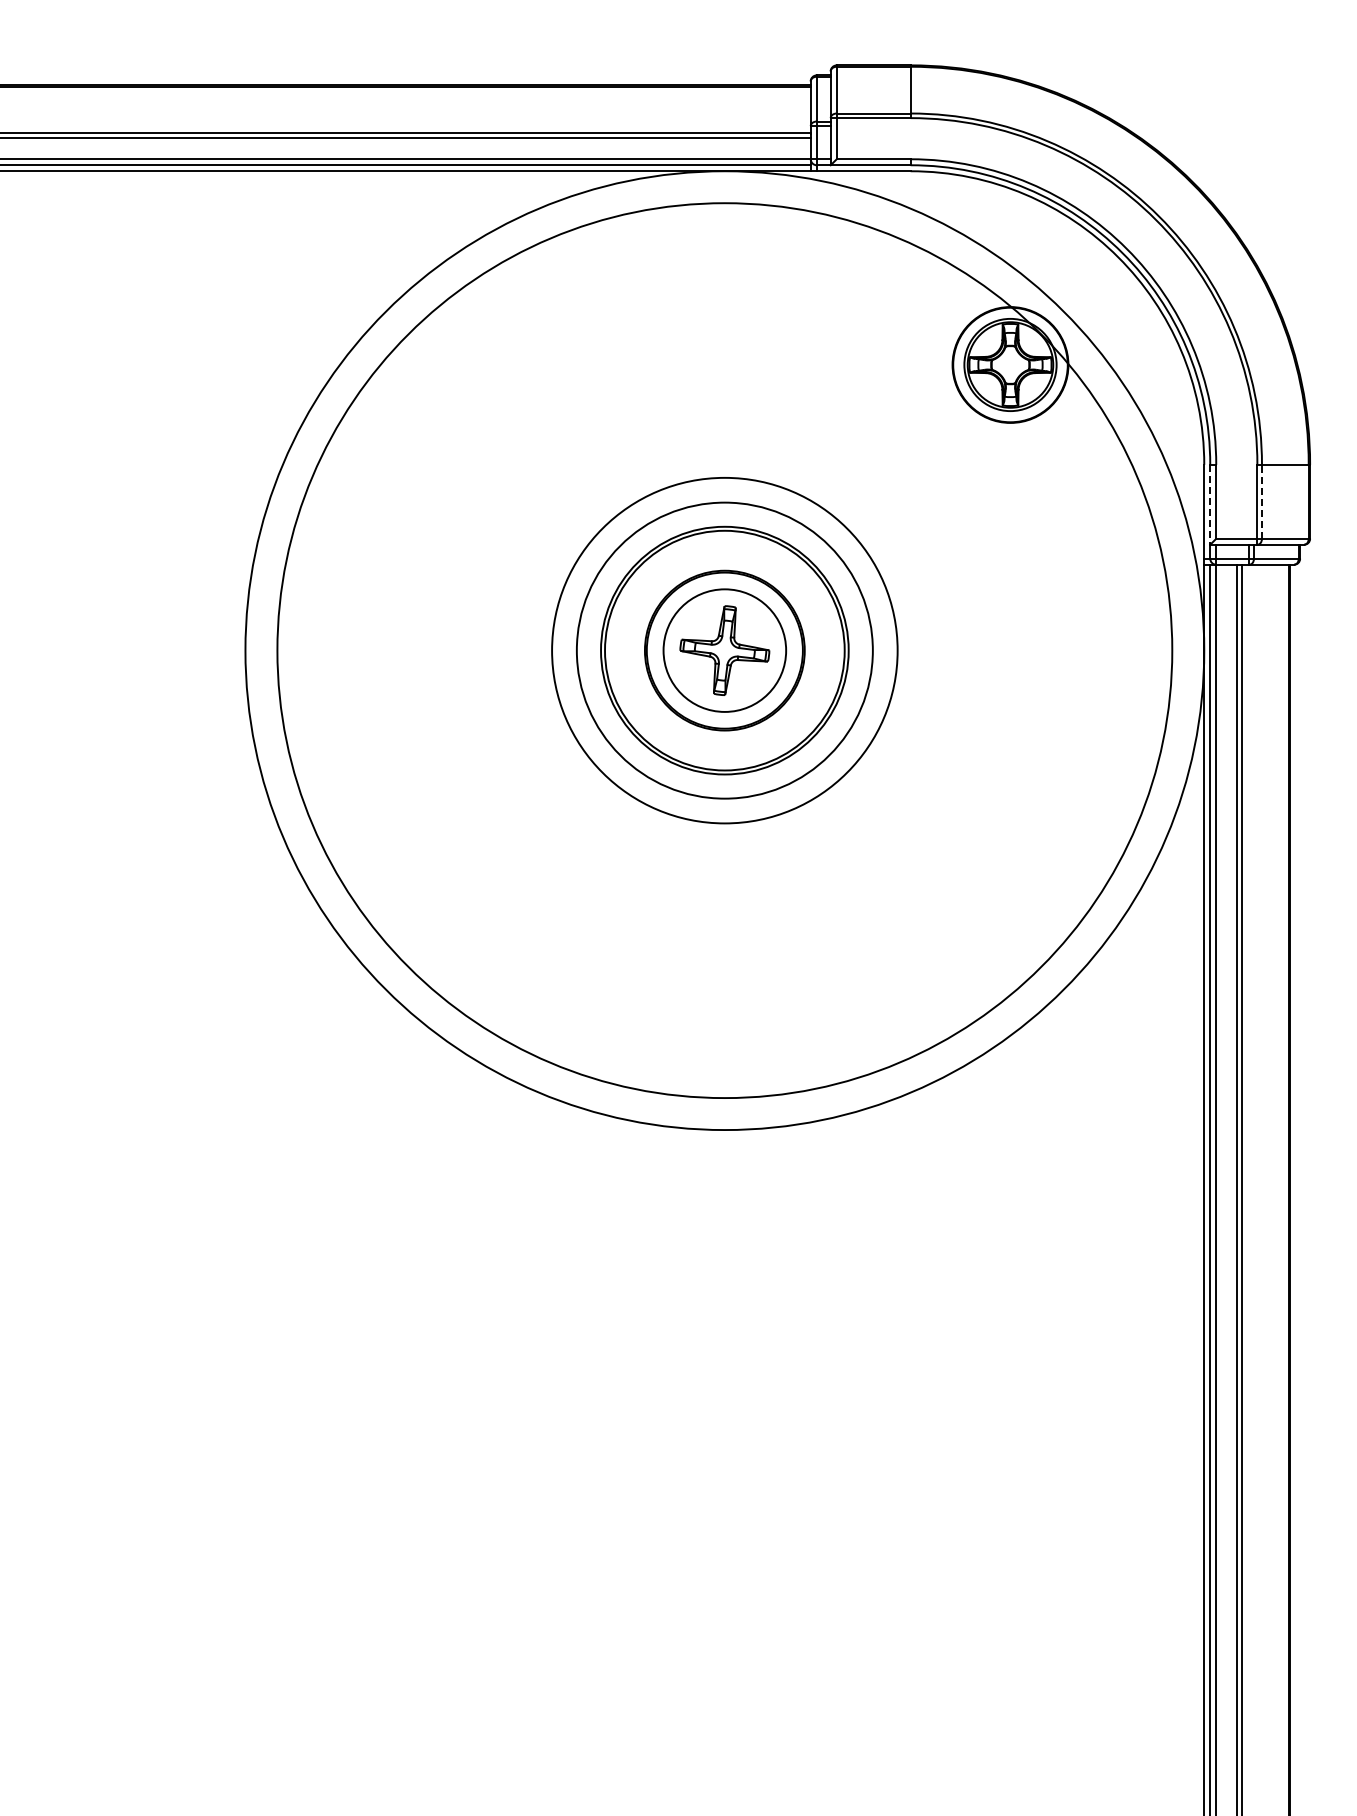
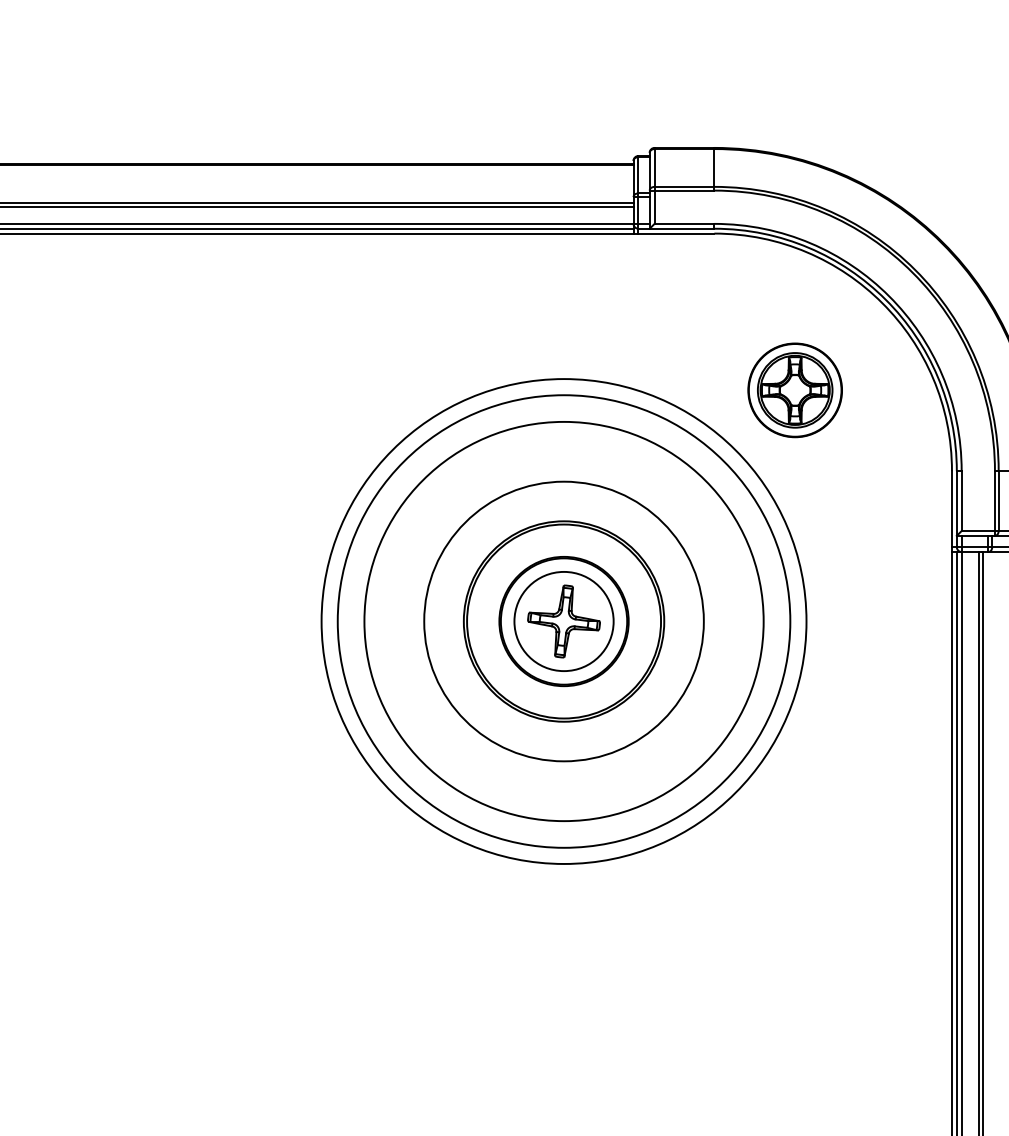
line: (1261, 501) -> (998, 500), dashed -> solid
line: (1210, 504) -> (957, 503), dashed -> solid
circle: (724, 650) -> (563, 621), size x0.62
circle: (724, 650) -> (563, 621), size x0.62
circle: (724, 650) -> (563, 621), size x1.67

